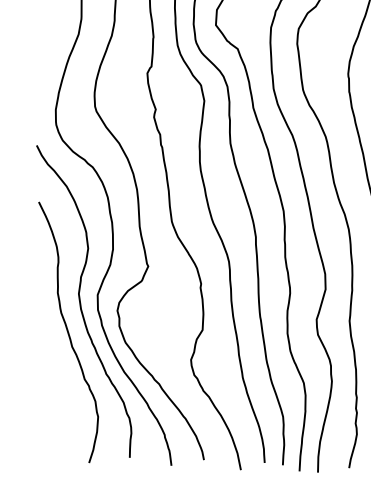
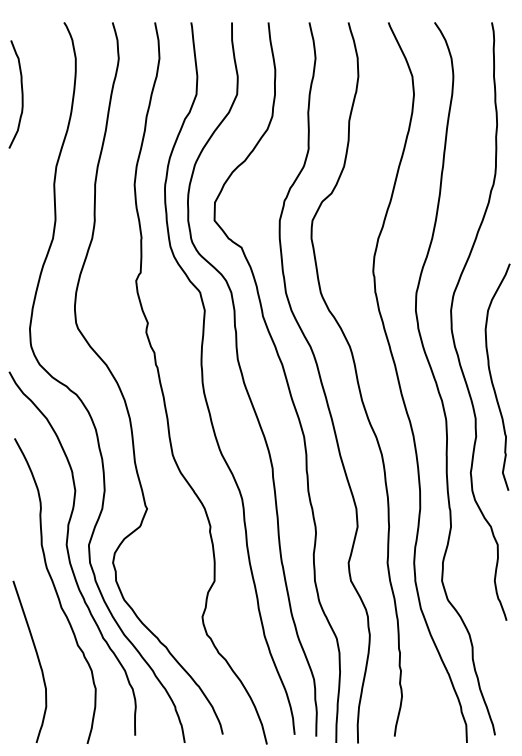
curve: (50, 389) -> (37, 659), added

